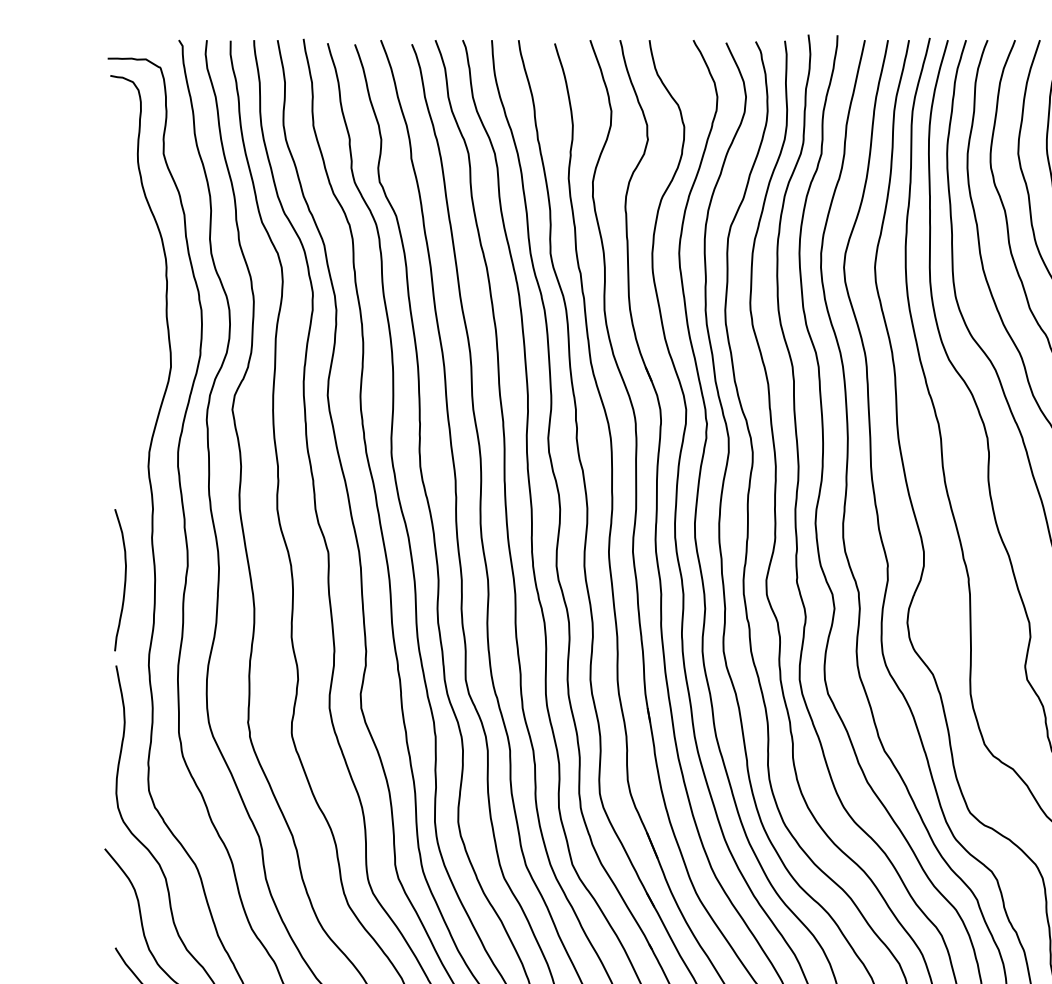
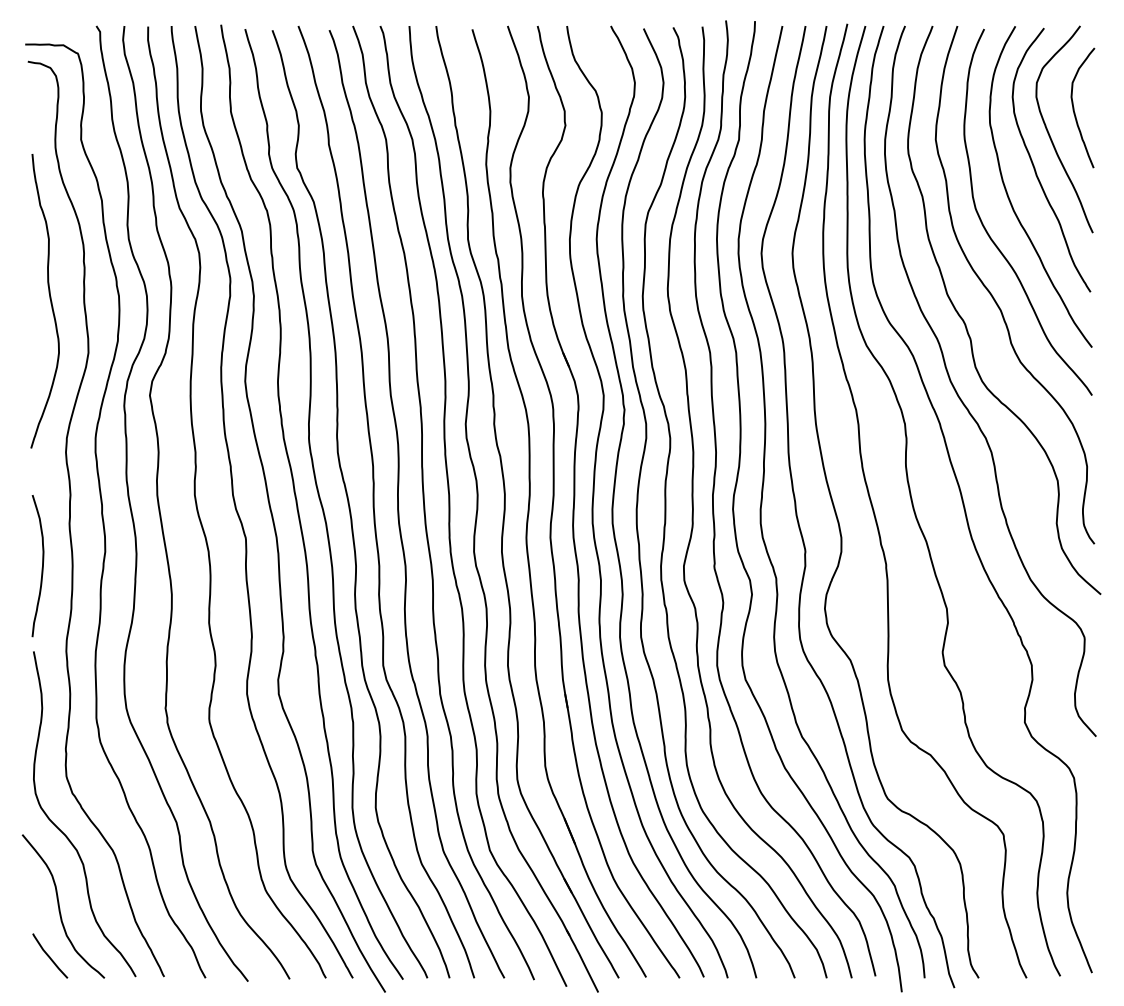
curve: (132, 313) -> (49, 299), added

